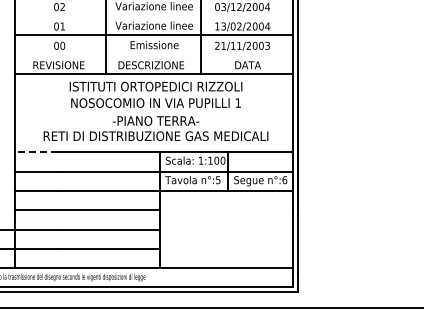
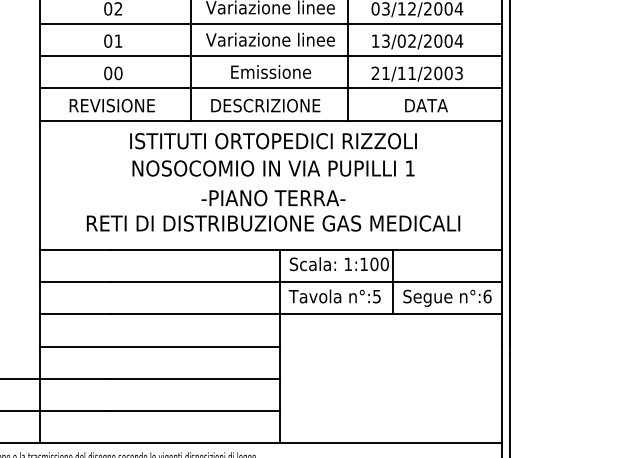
line: (154, 16) -> (270, 24), added
line: (154, 54) -> (270, 87), added
line: (36, 152) -> (74, 250), dashed -> solid

